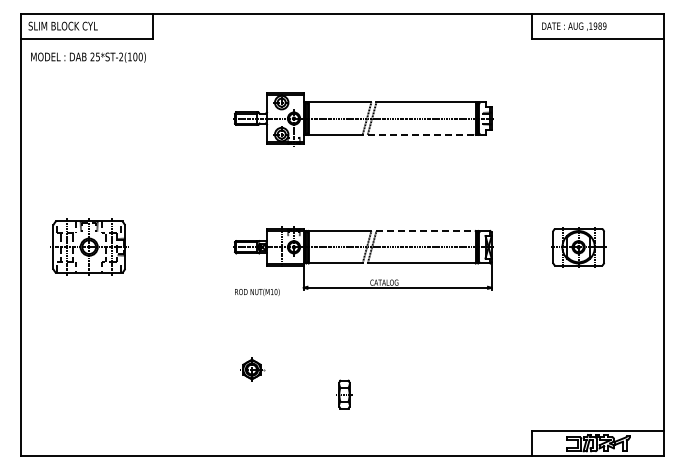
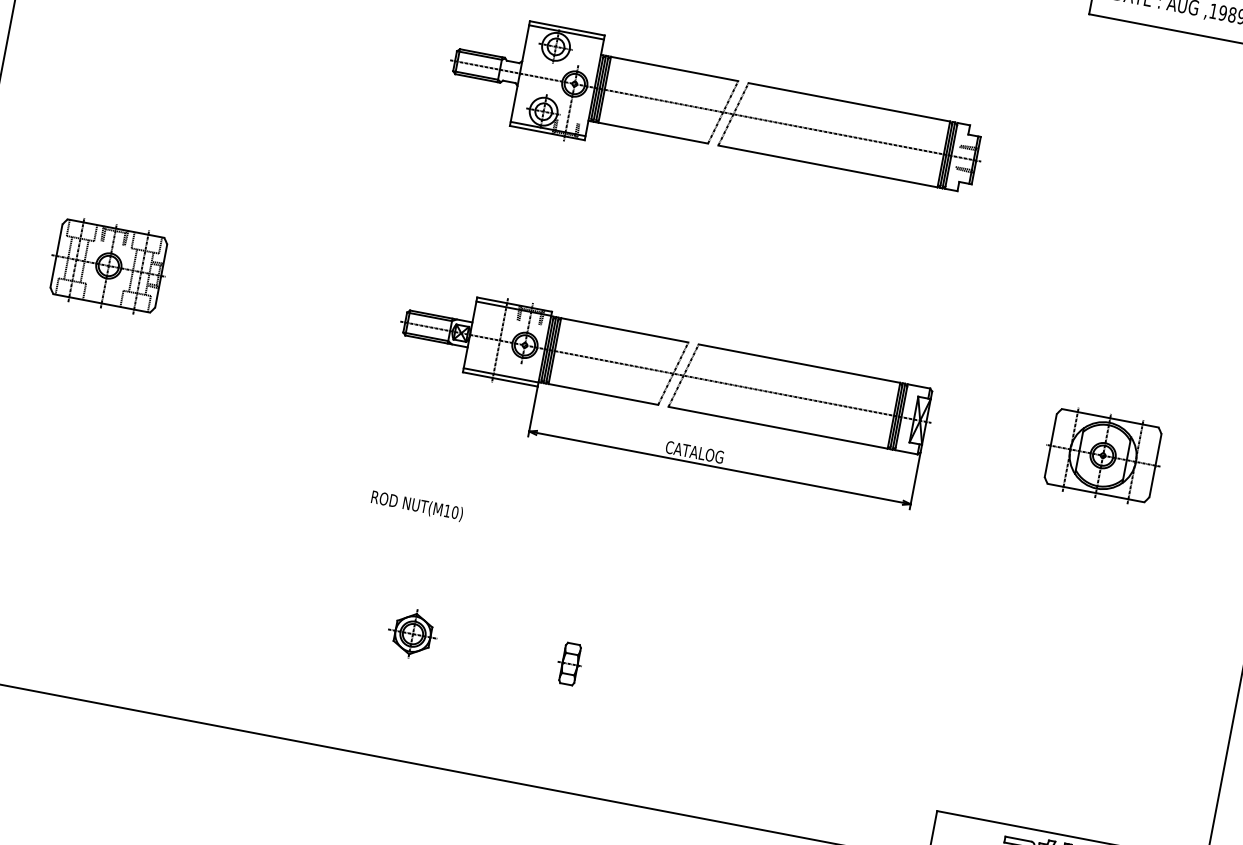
line: (421, 134) -> (827, 165), dashed -> solid
line: (426, 231) -> (800, 364), dashed -> solid
part: (88, 247) -> (107, 266), size x0.71
text: (257, 291) -> (417, 504), moved
part: (251, 369) -> (412, 633), moved
part: (343, 394) -> (568, 663), size x0.71

